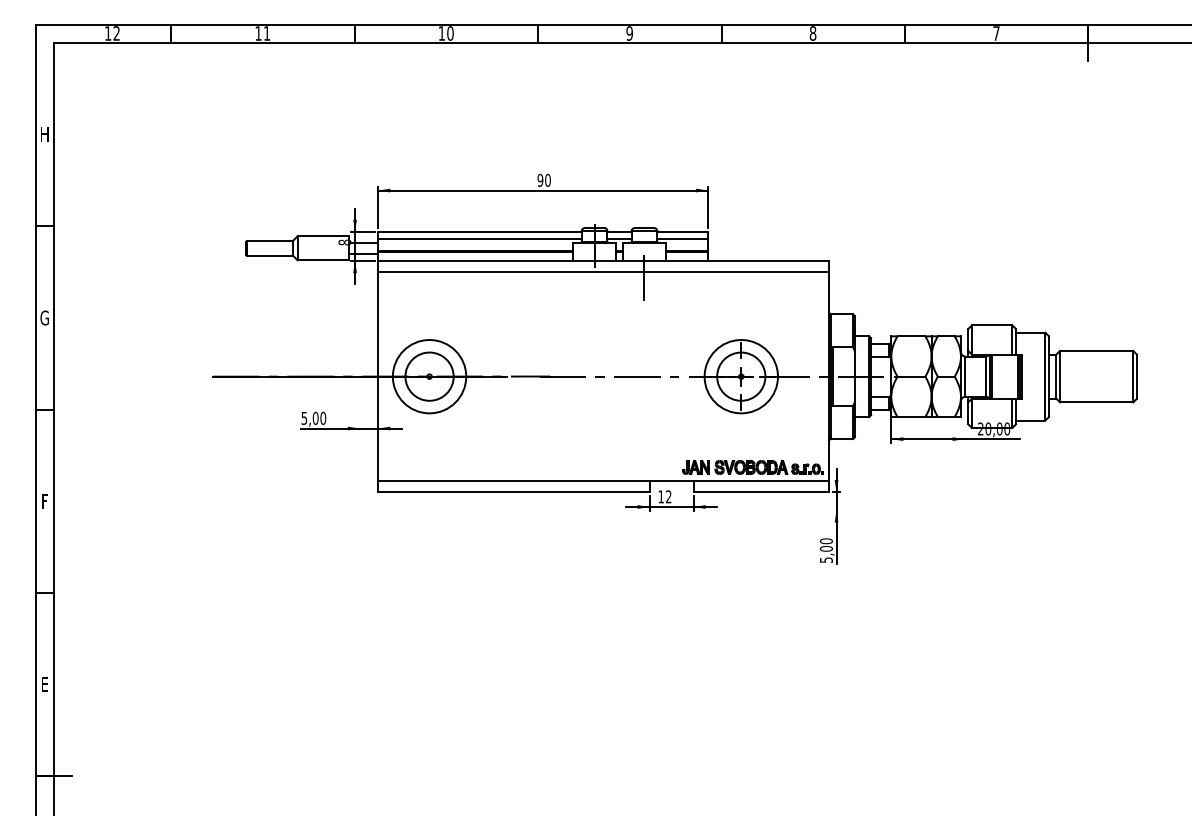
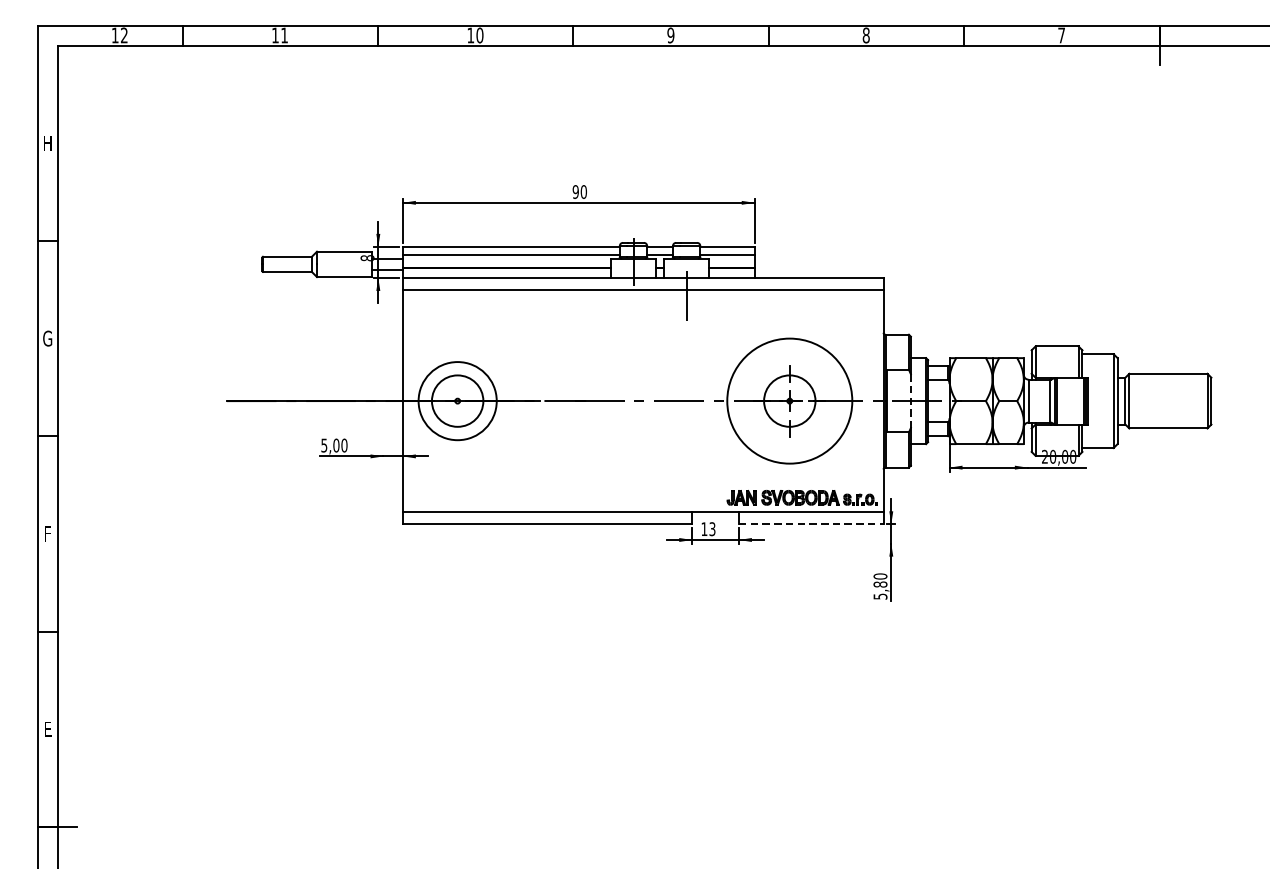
circle: (740, 376) -> (788, 400), size x1.6
line: (854, 377) -> (910, 402), solid -> dashed
line: (761, 492) -> (811, 524), solid -> dashed
text: (668, 497) -> (712, 529), 12 -> 13
text: (826, 548) -> (880, 584), 5,00 -> 5,80

